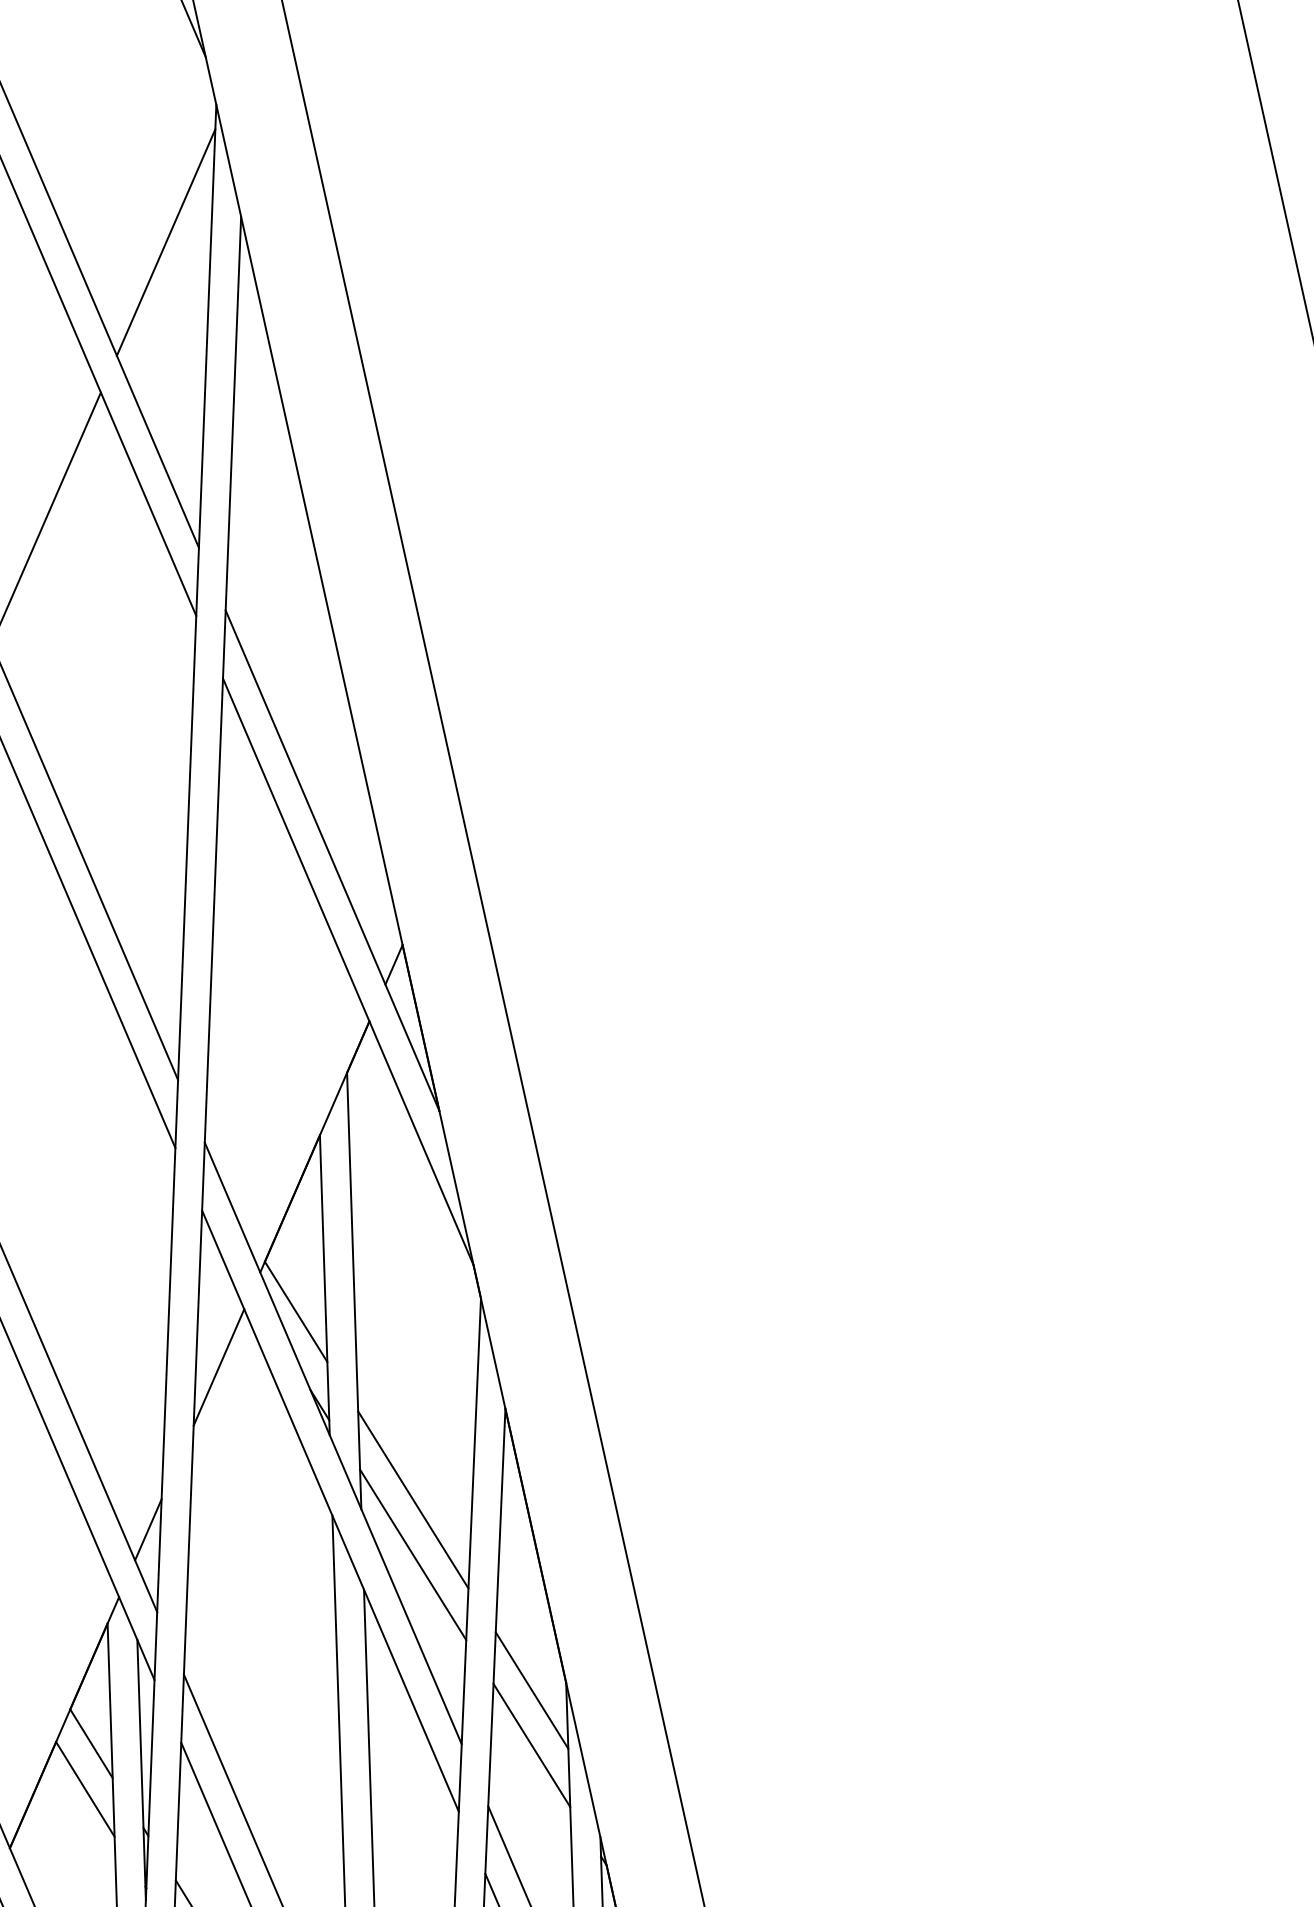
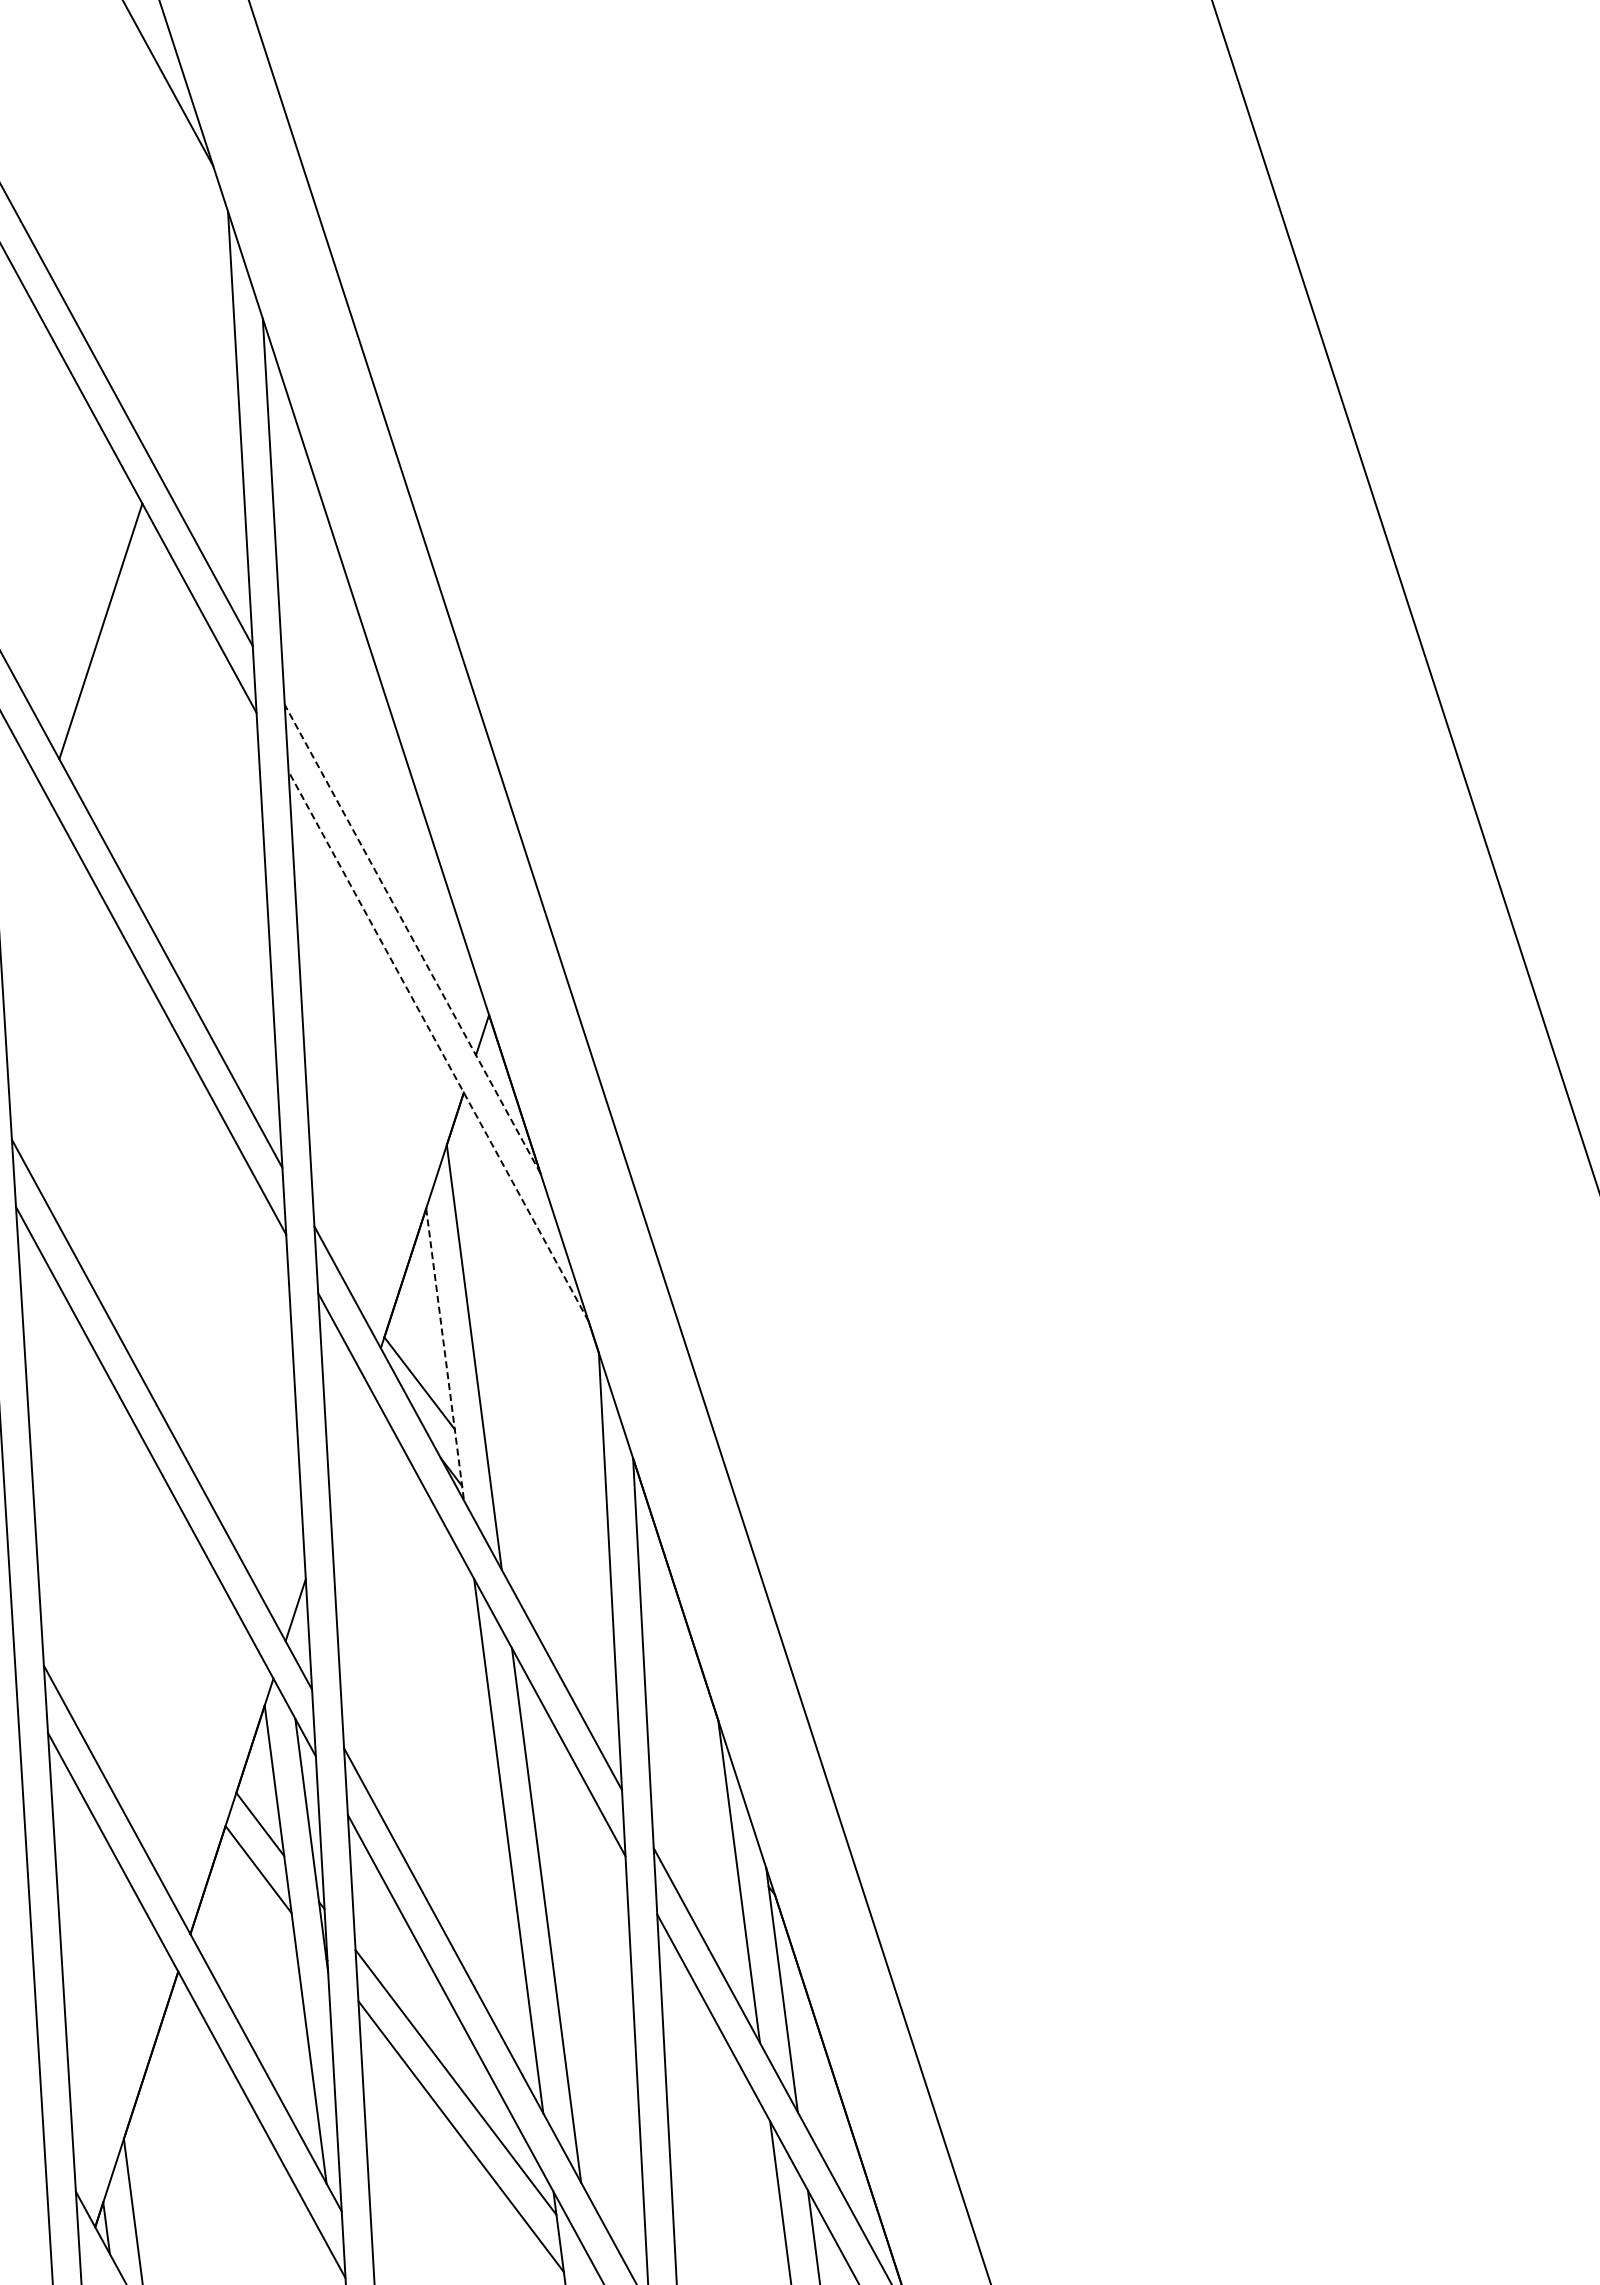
line: (165, 241) -> (191, 350), removed
line: (332, 860) -> (412, 939), solid -> dashed
line: (348, 971) -> (438, 1045), solid -> dashed
line: (325, 1286) -> (445, 1355), solid -> dashed
line: (219, 1367) -> (349, 1444), removed
line: (413, 1499) -> (551, 1555), removed
line: (412, 1554) -> (556, 1609), removed
line: (531, 1689) -> (685, 1730), removed
line: (531, 1745) -> (690, 1784), removed

